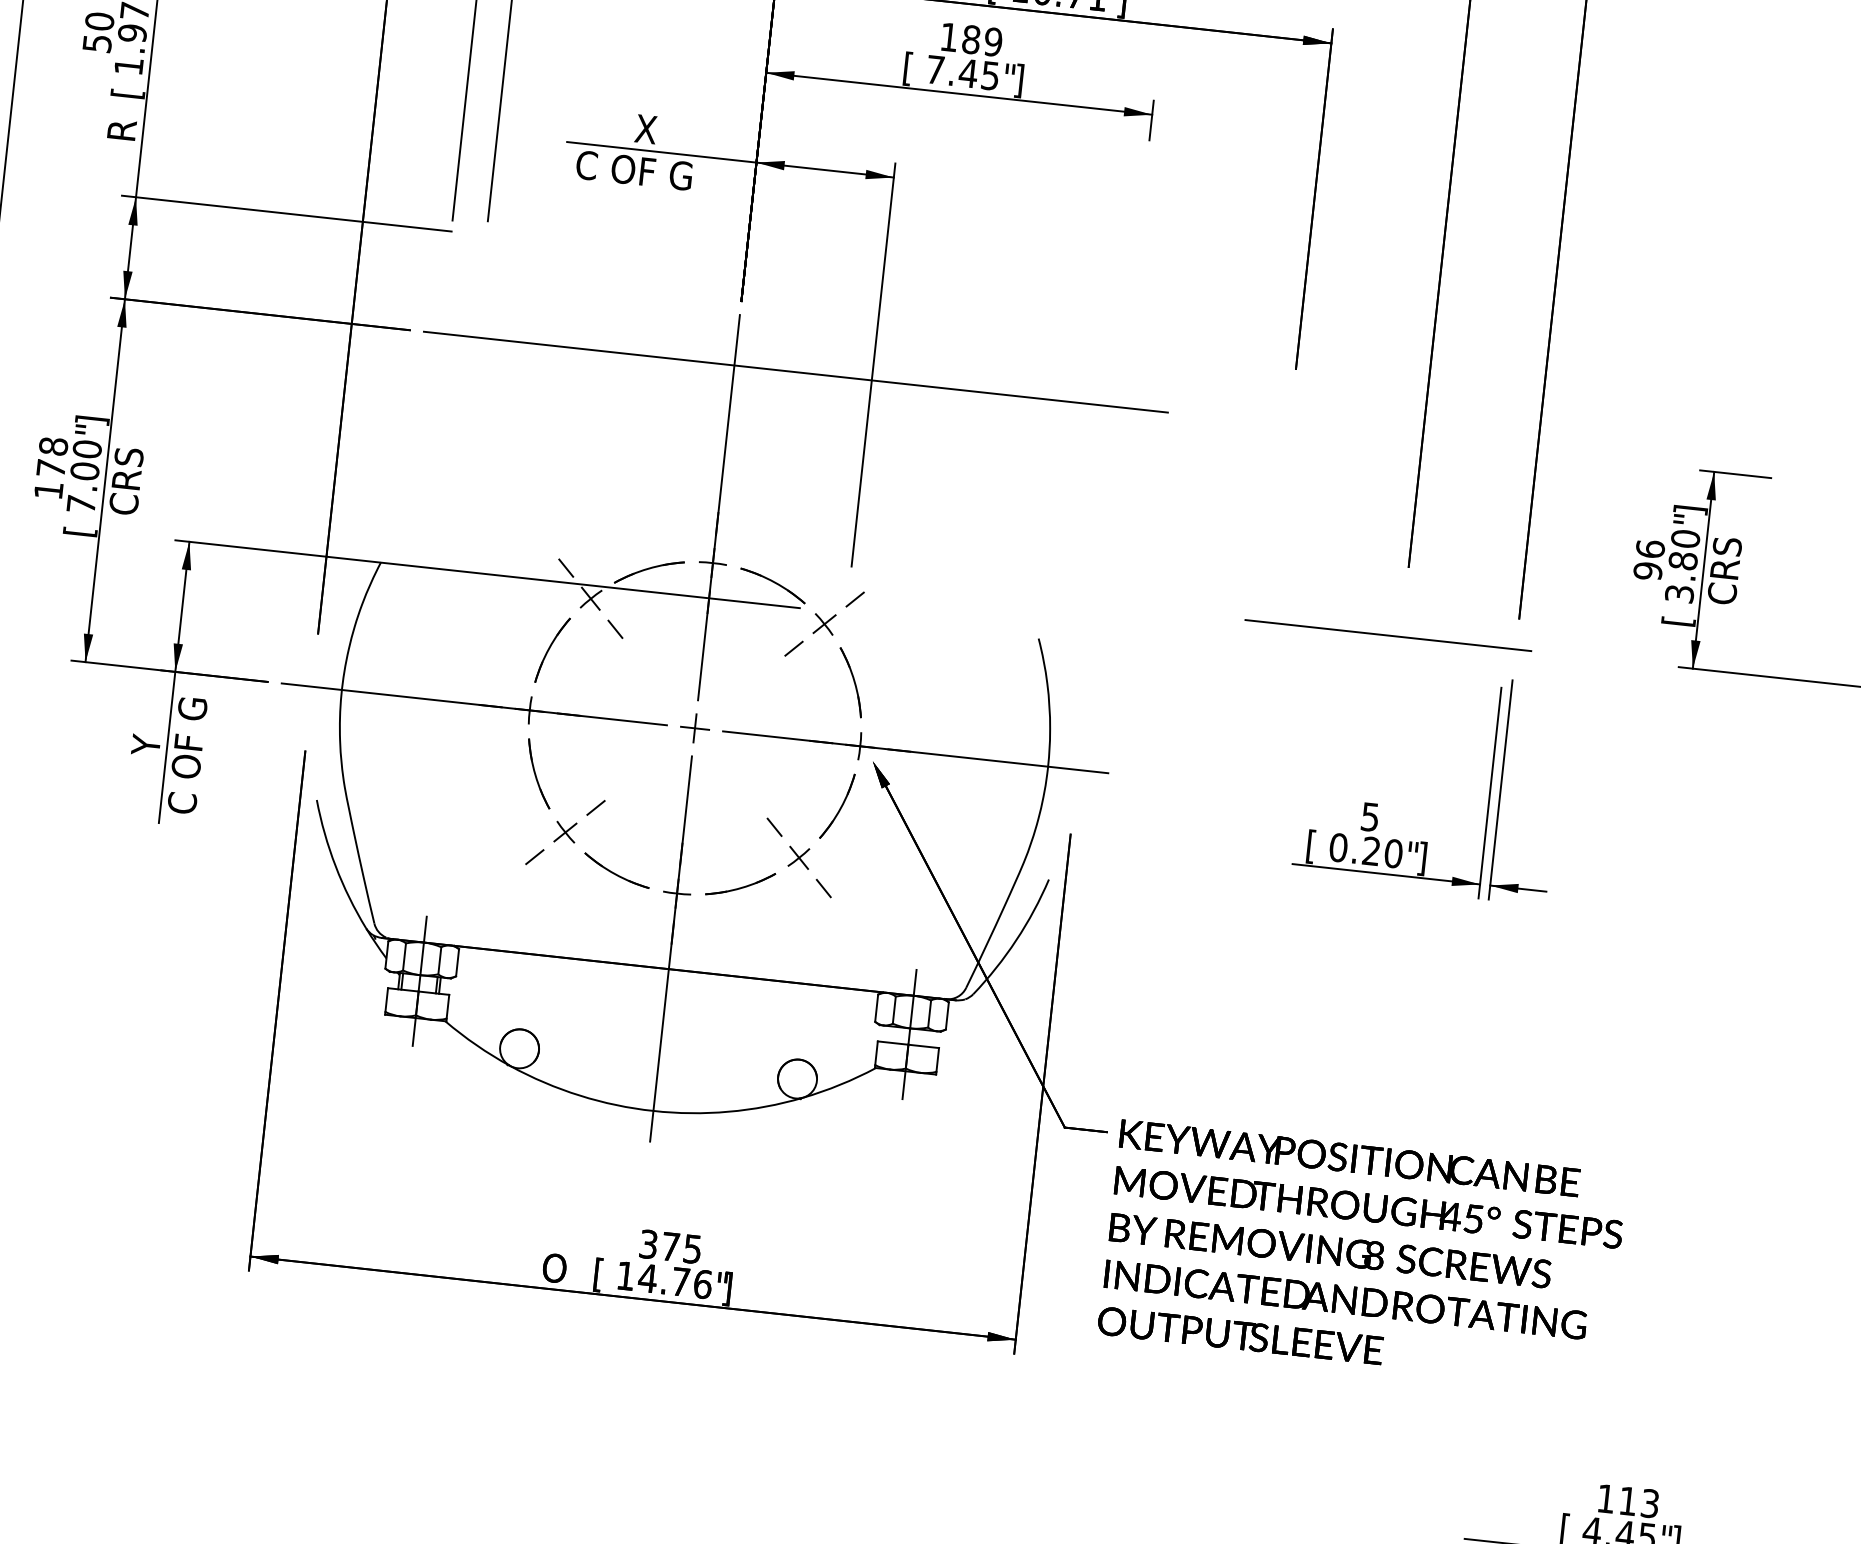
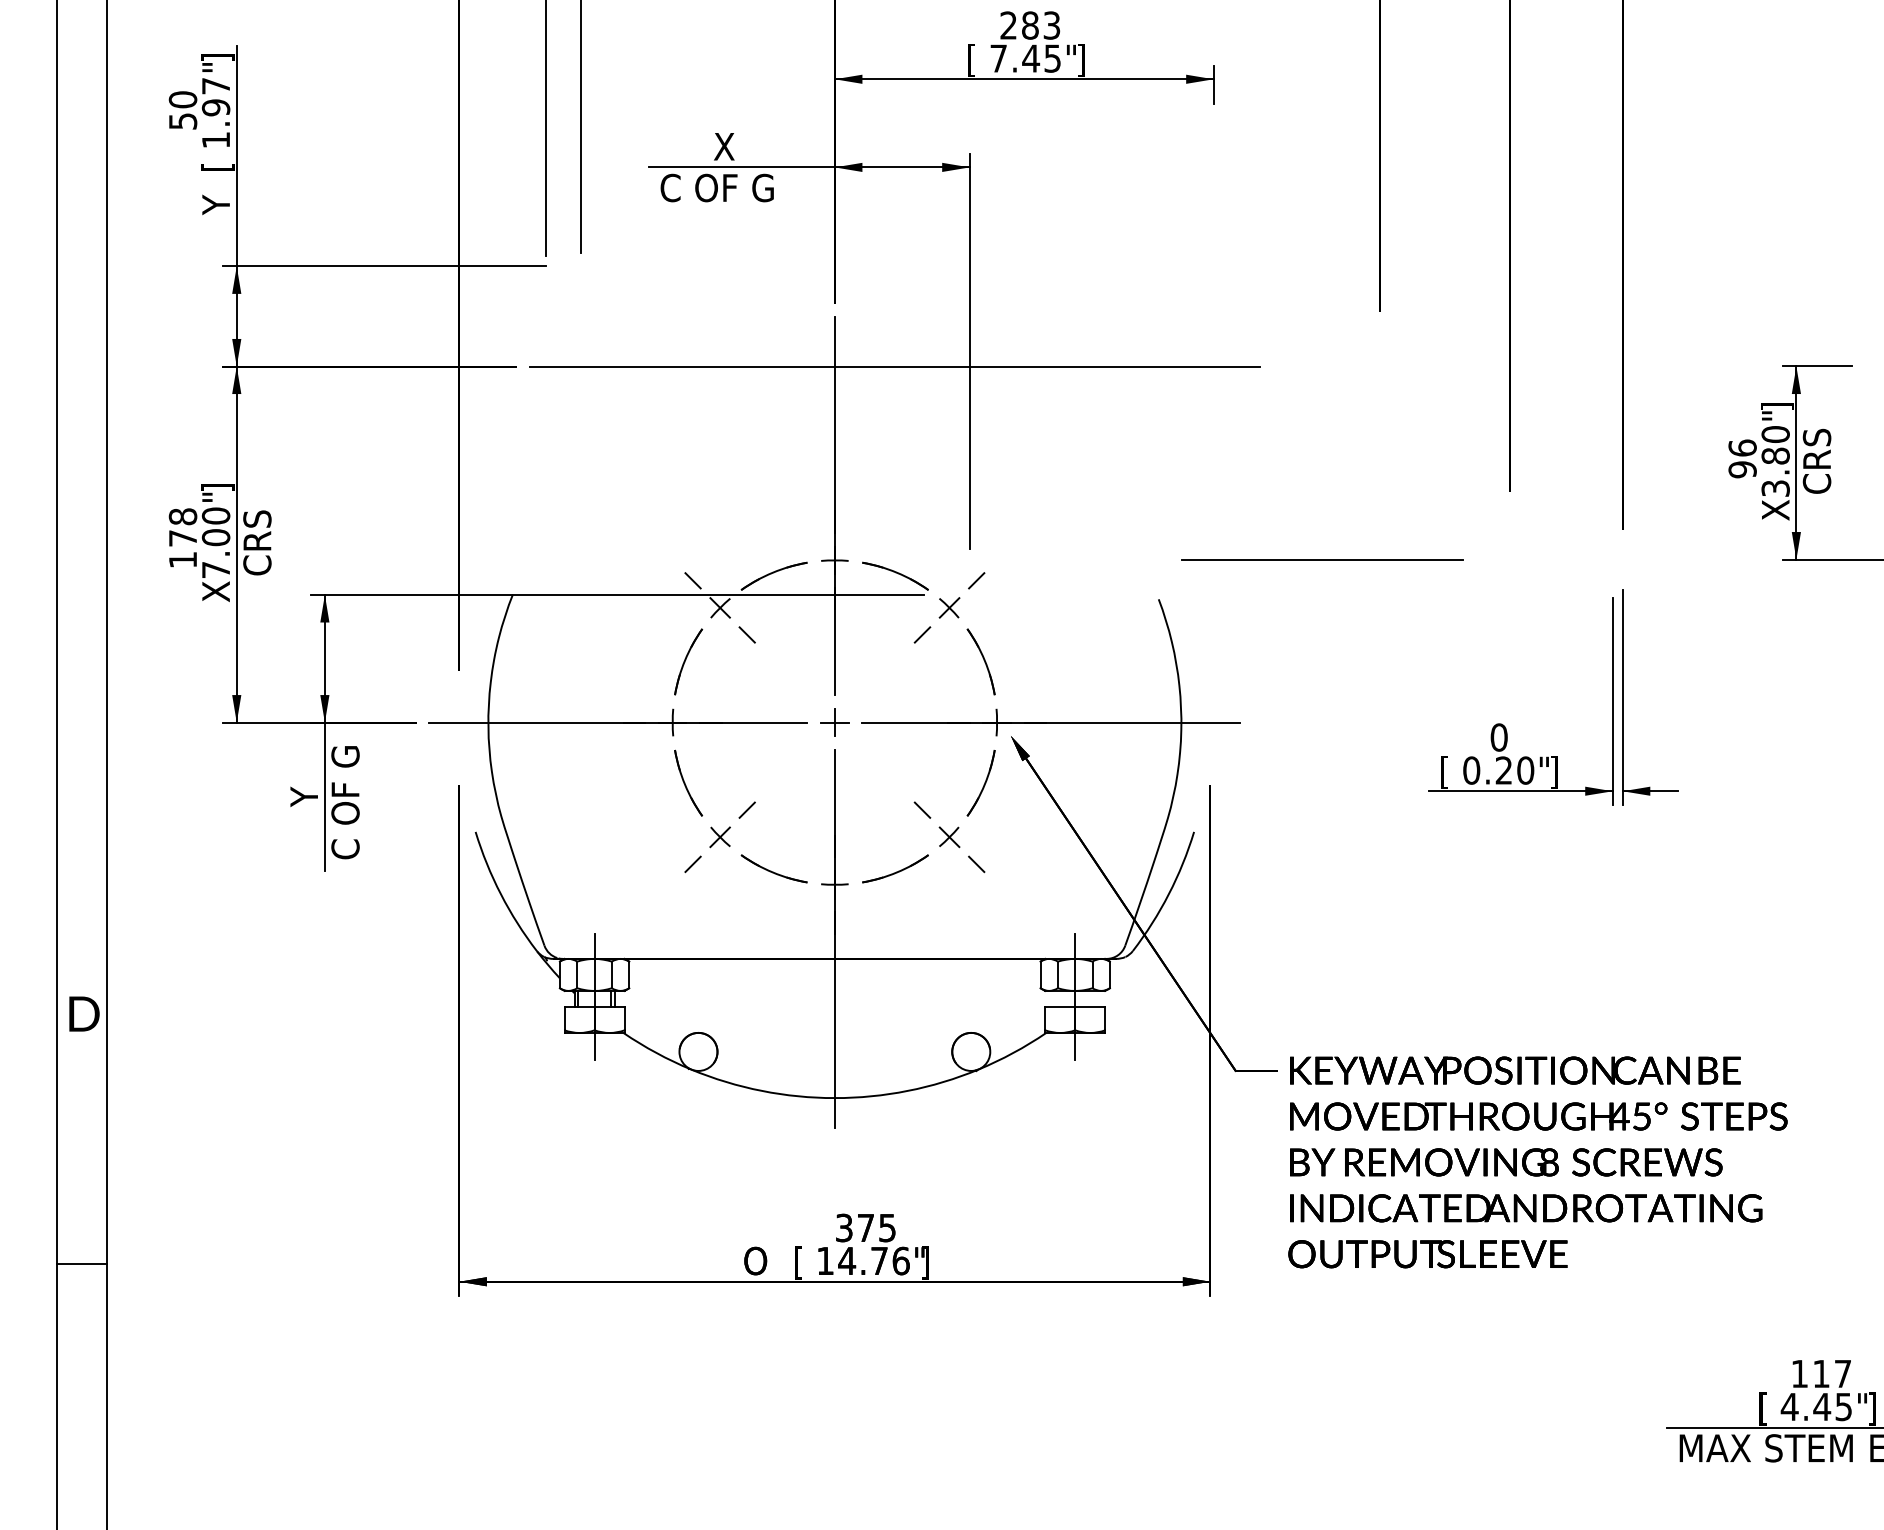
text: (971, 39) -> (1030, 25), 189 -> 283
text: (121, 130) -> (215, 203), R -> Y
text: (80, 526) -> (217, 591), [ -> X
text: (1679, 616) -> (1777, 510), [ -> X
line: (1388, 635) -> (1322, 559), moved
text: (1369, 816) -> (1498, 737), 5 -> 0
text: (1650, 1503) -> (1843, 1373), 113 -> 117

